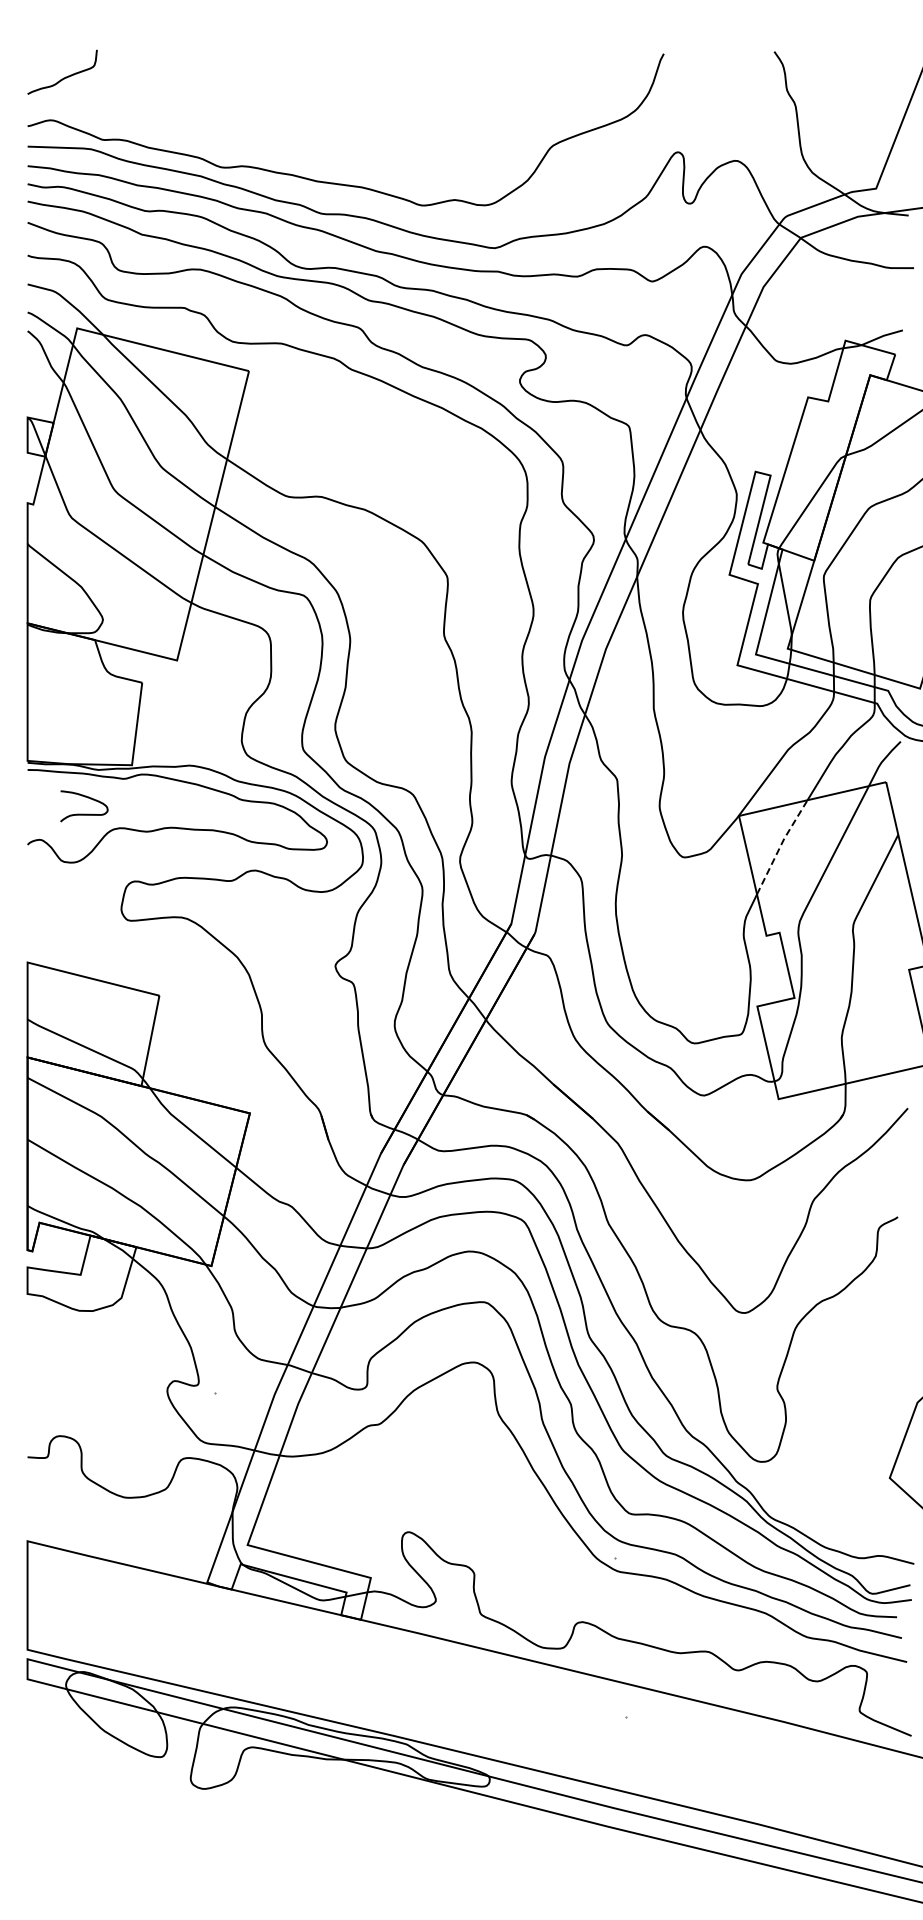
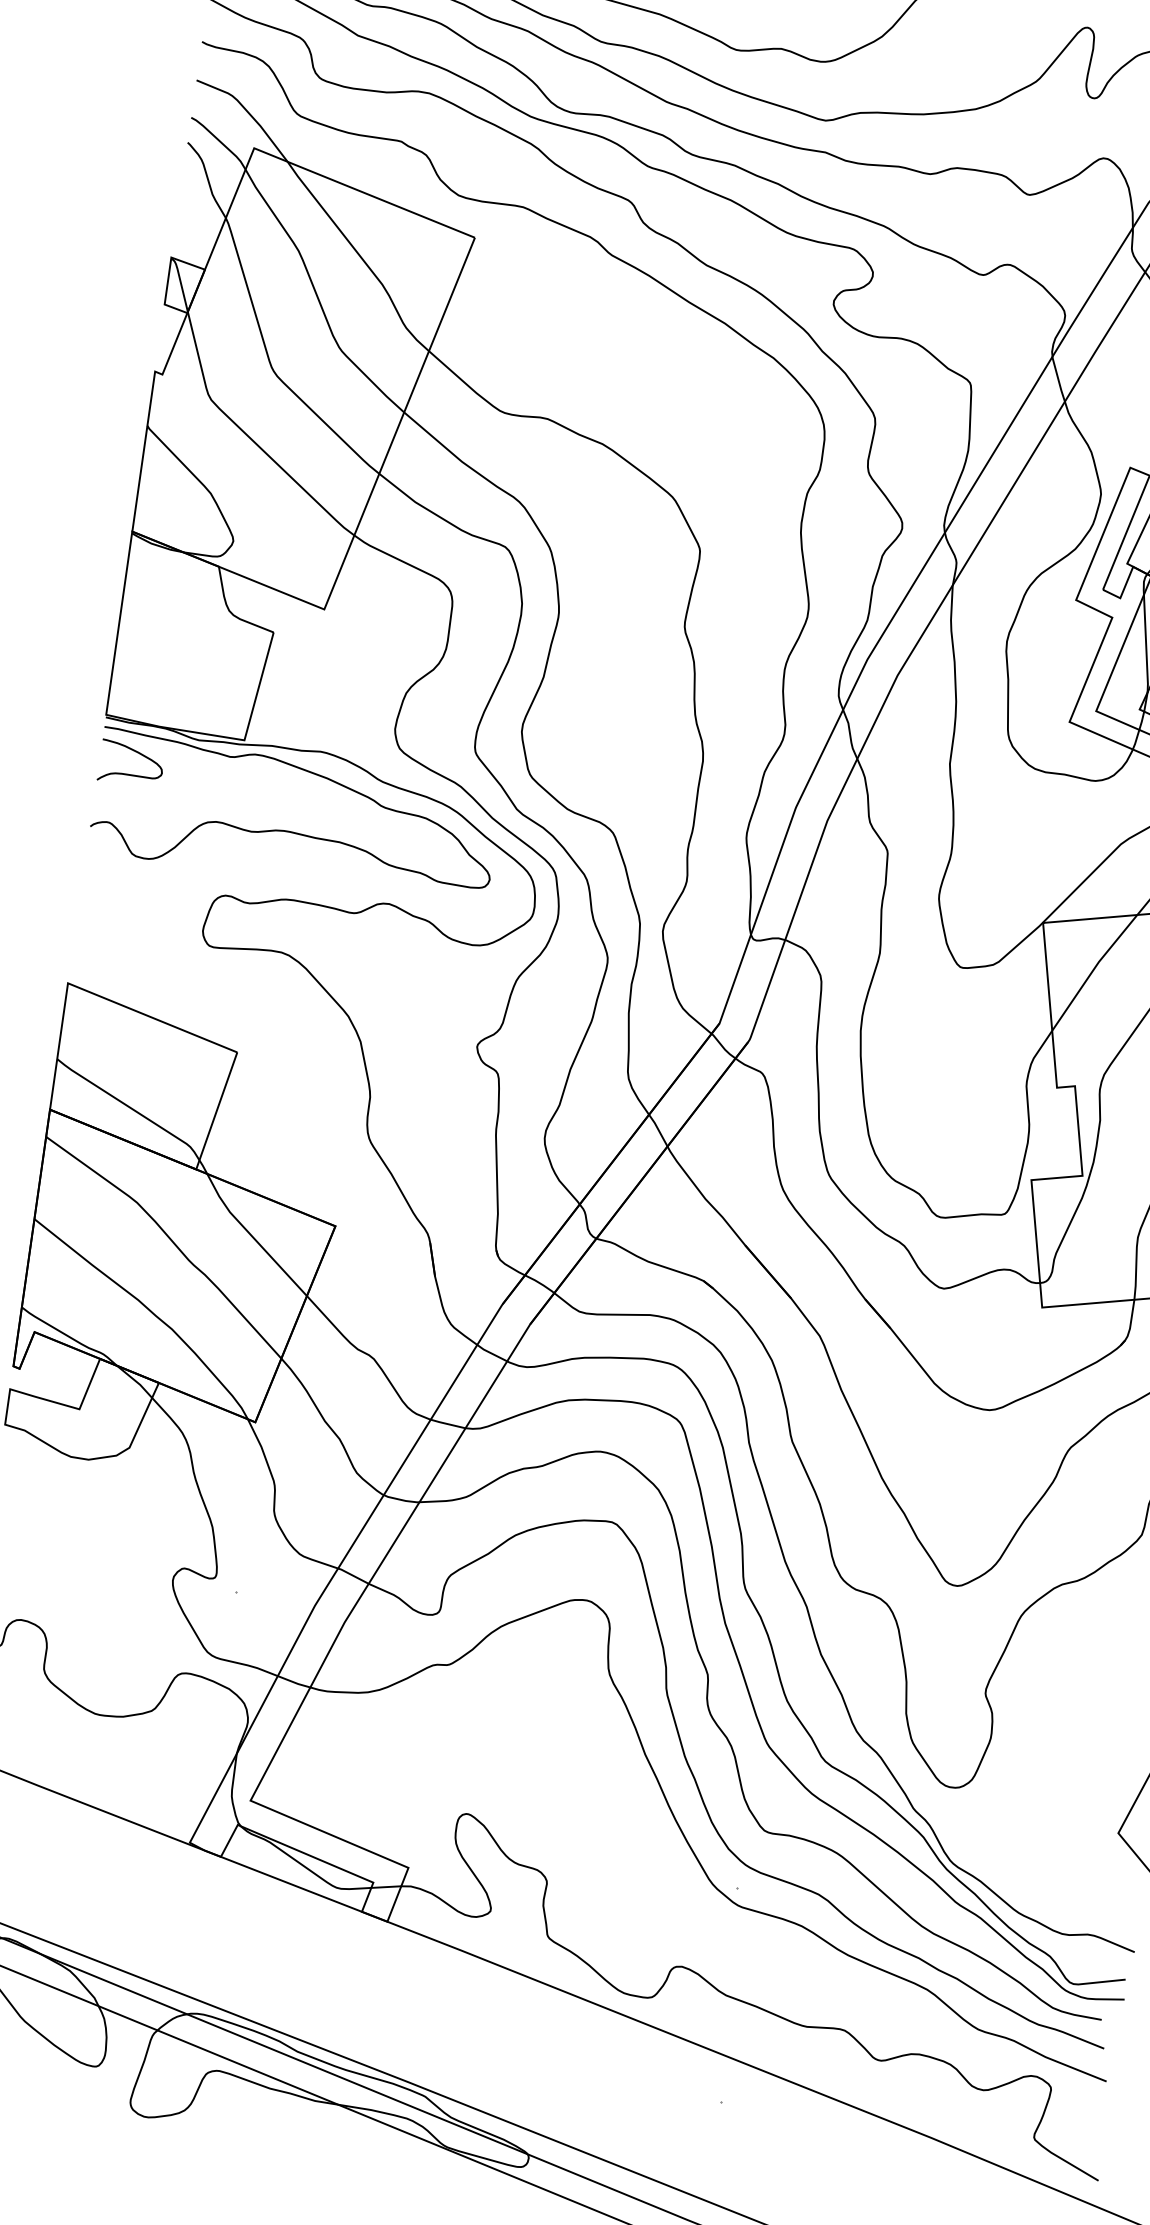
curve: (84, 813) -> (130, 773), moved
line: (781, 845) -> (1094, 970), dashed -> solid

